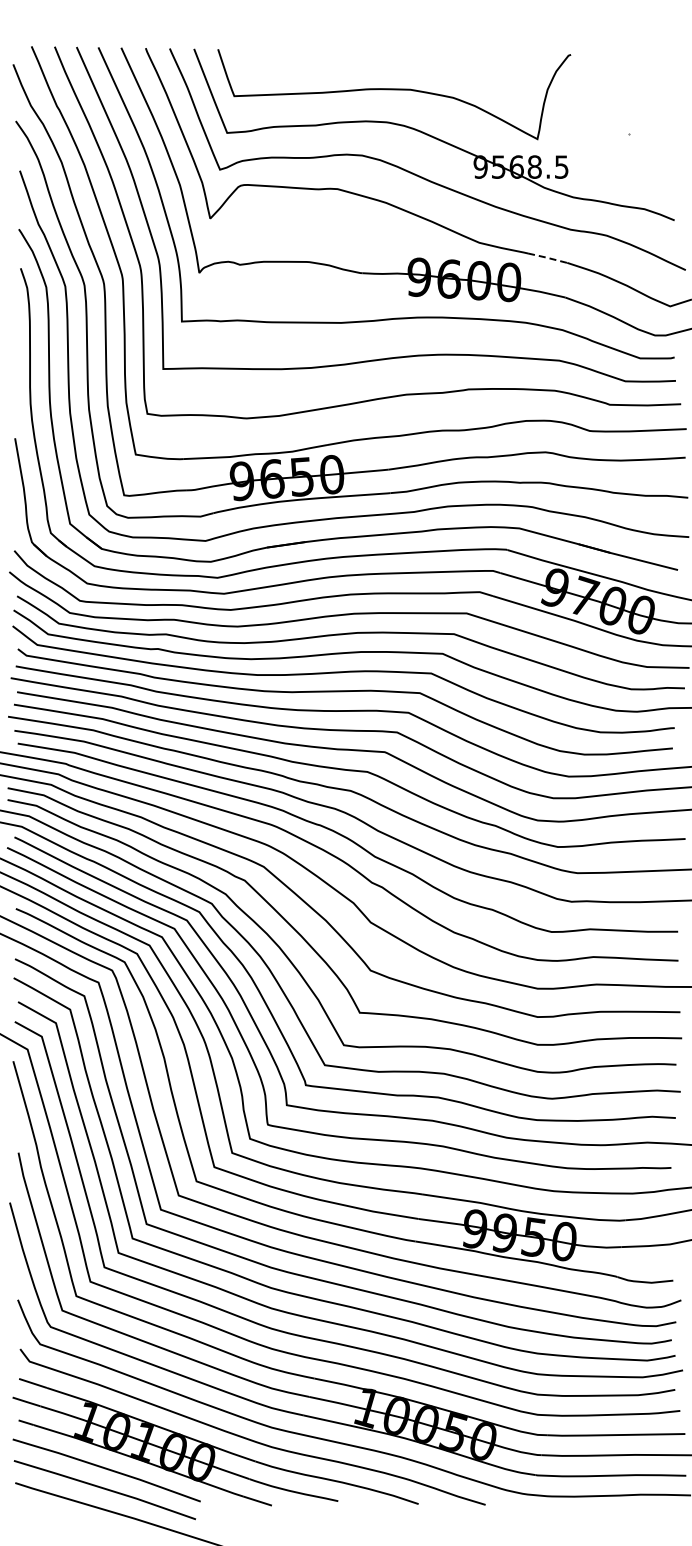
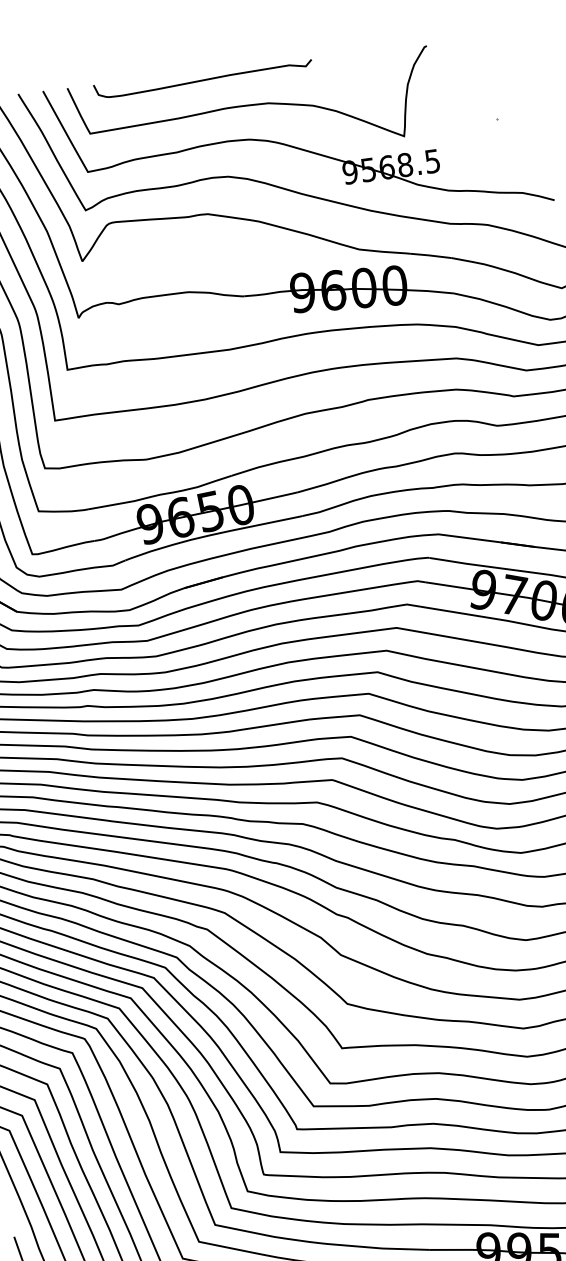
curve: (350, 58) -> (203, 79), added
line: (547, 257) -> (430, 255), dashed -> solid

